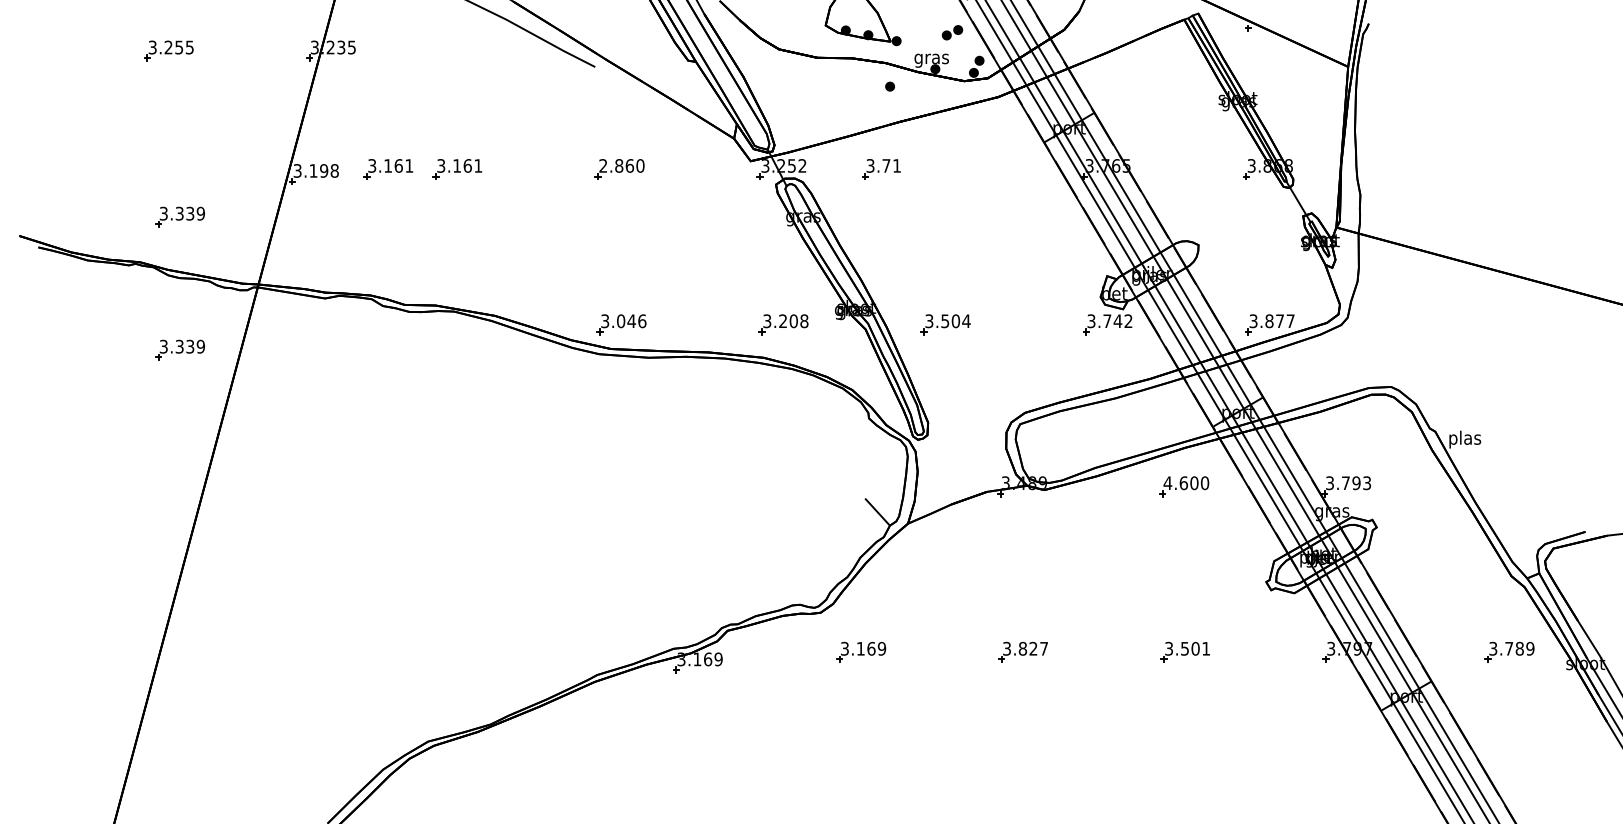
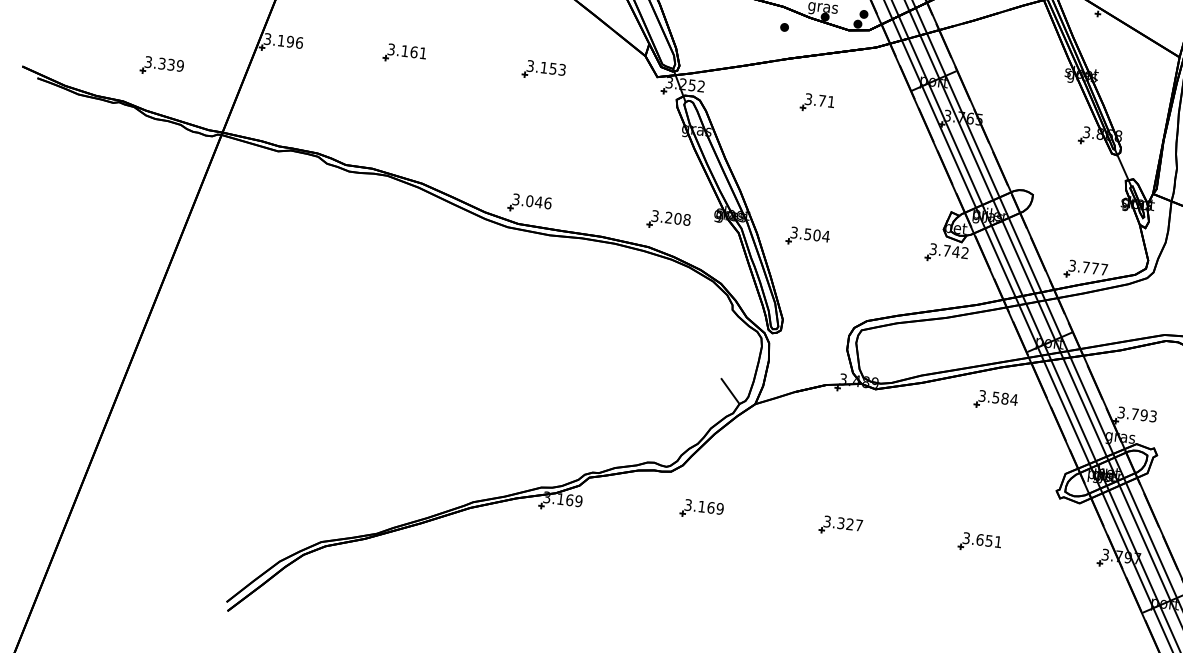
text: (621, 165) -> (546, 67), 2.860 -> 3.153
part: (388, 169) -> (345, 47), removed
part: (881, 169) -> (817, 103), moved
text: (334, 170) -> (299, 42), 3.198 -> 3.196
text: (1269, 321) -> (1086, 267), 3.877 -> 3.777
part: (179, 349) -> (148, 180), removed
text: (1186, 483) -> (998, 398), 4.600 -> 3.584
text: (1022, 648) -> (840, 523), 3.827 -> 3.327
text: (1190, 648) -> (984, 540), 3.501 -> 3.651

